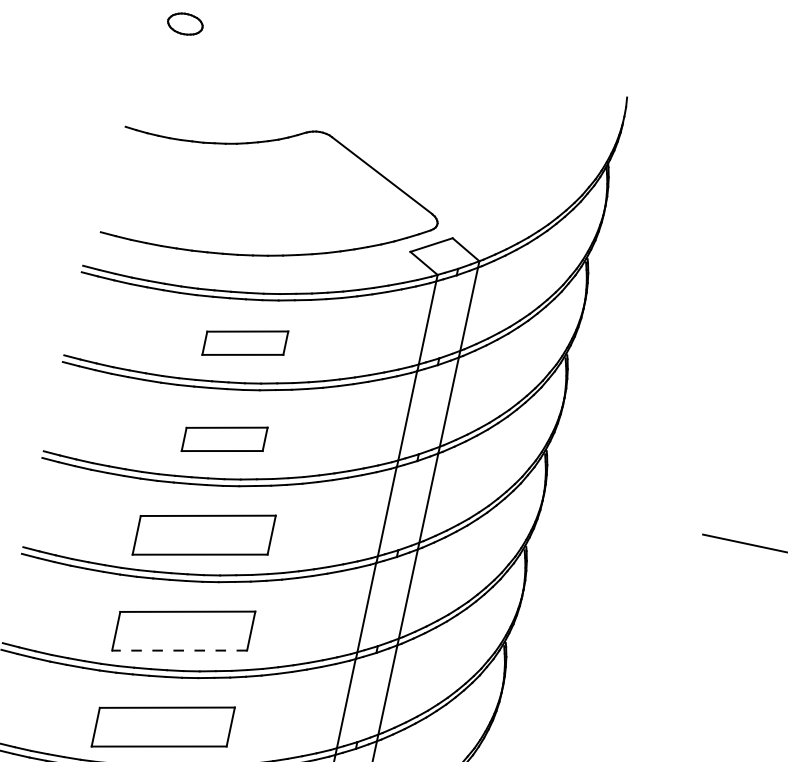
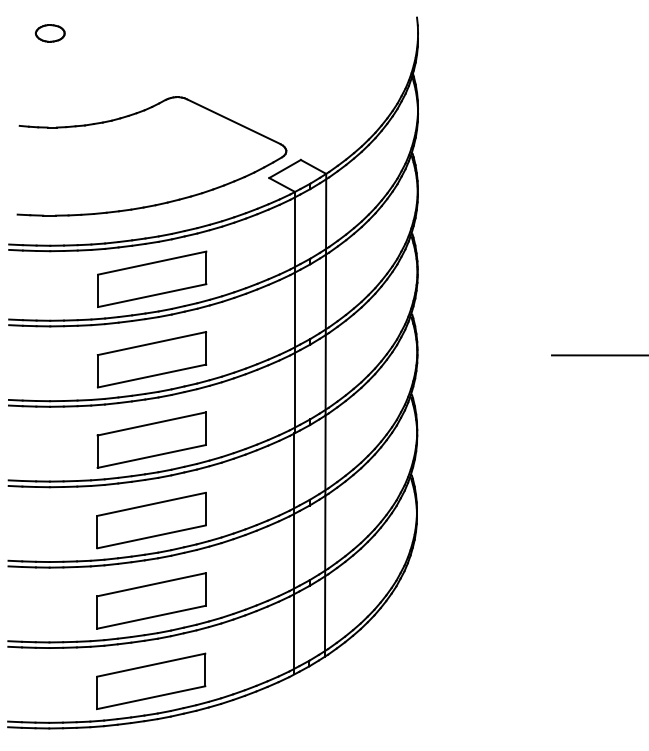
part: (245, 342) -> (152, 278), size x1.67
part: (224, 438) -> (151, 359), size x1.67
line: (179, 650) -> (151, 536), dashed -> solid

